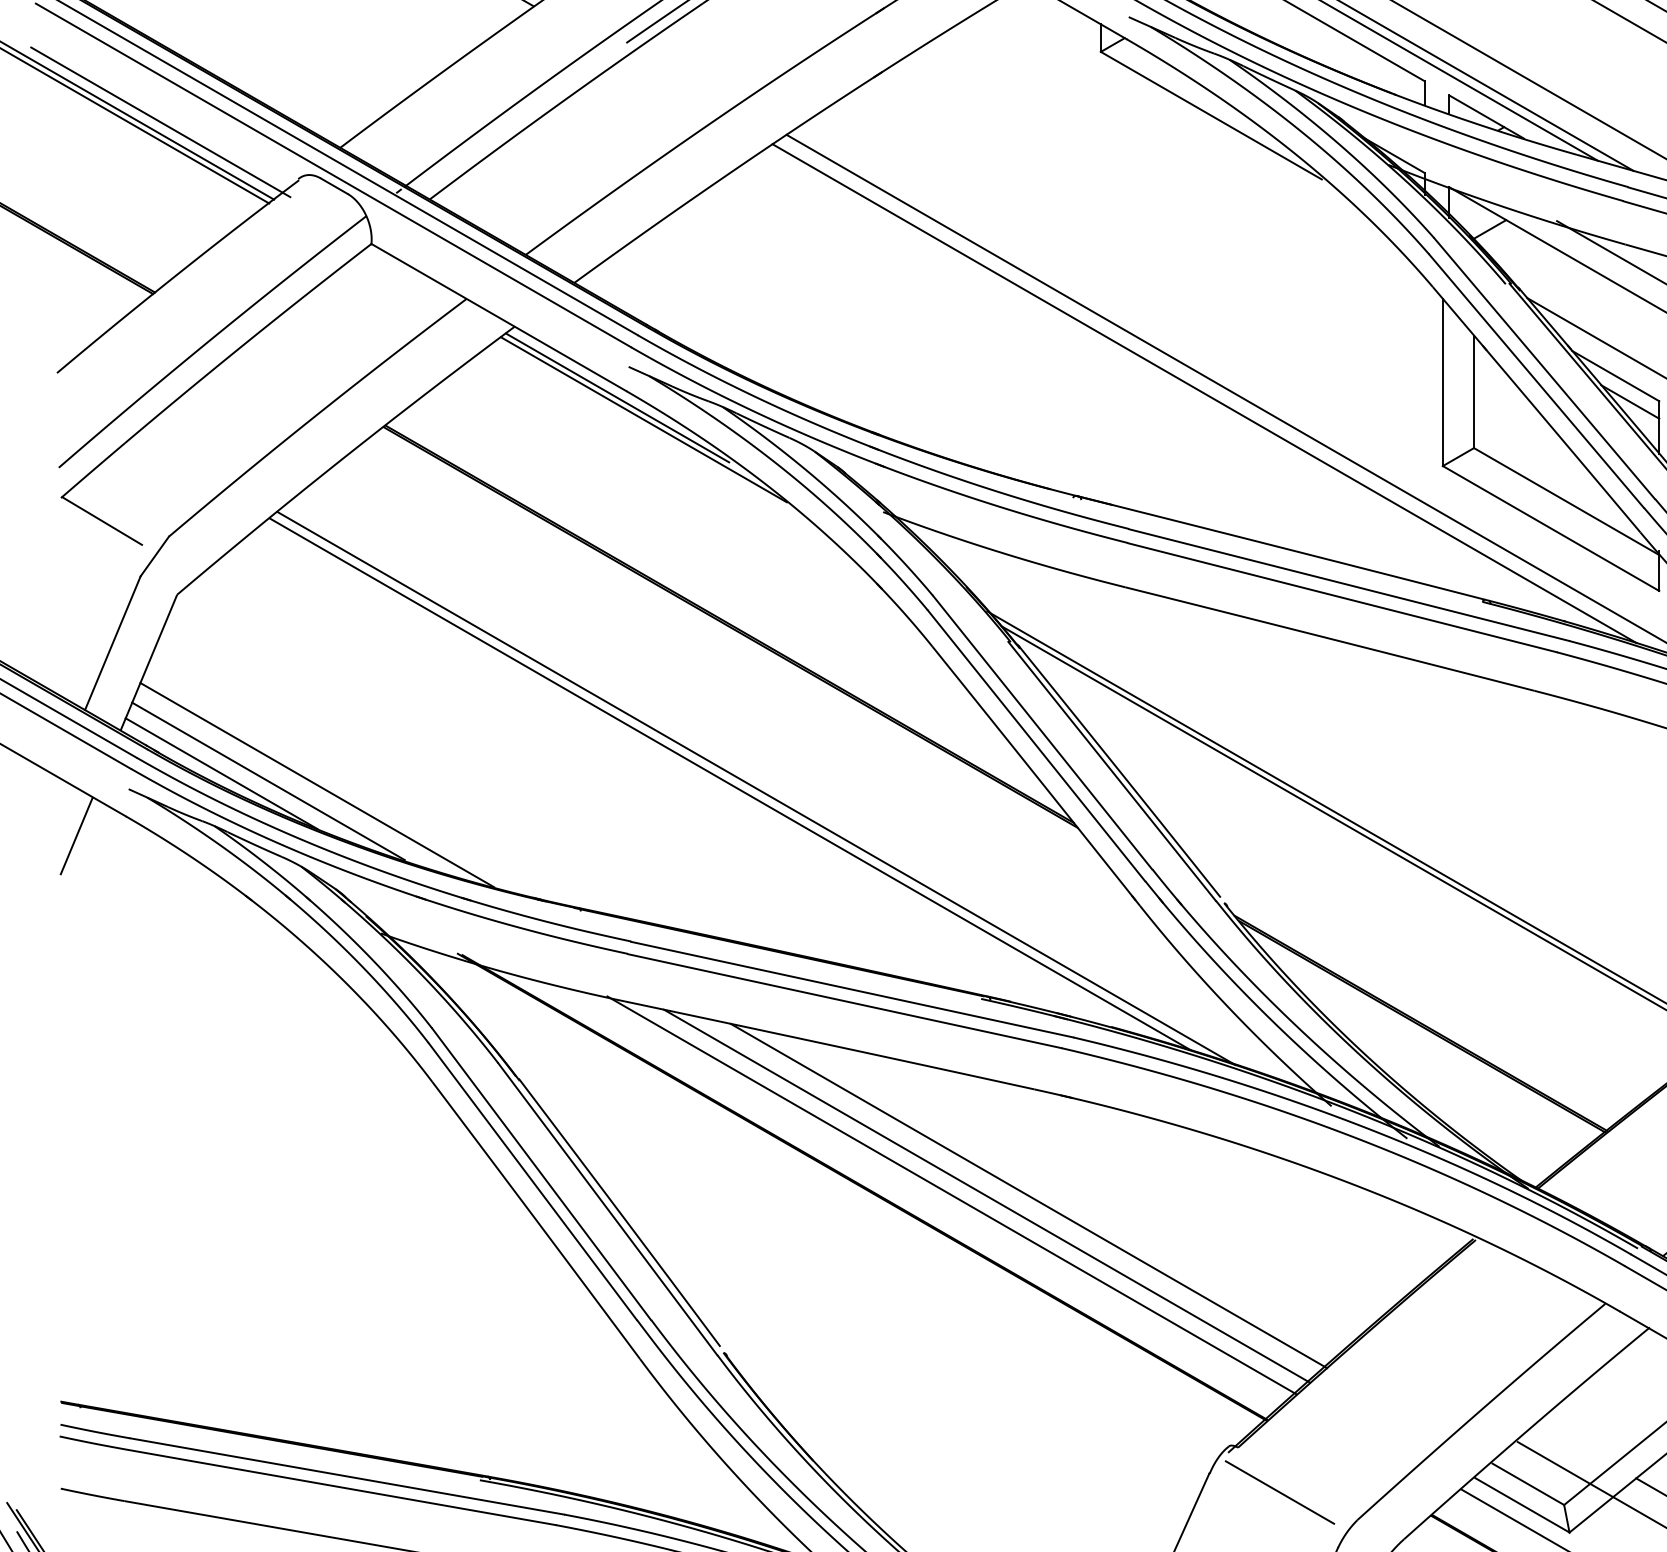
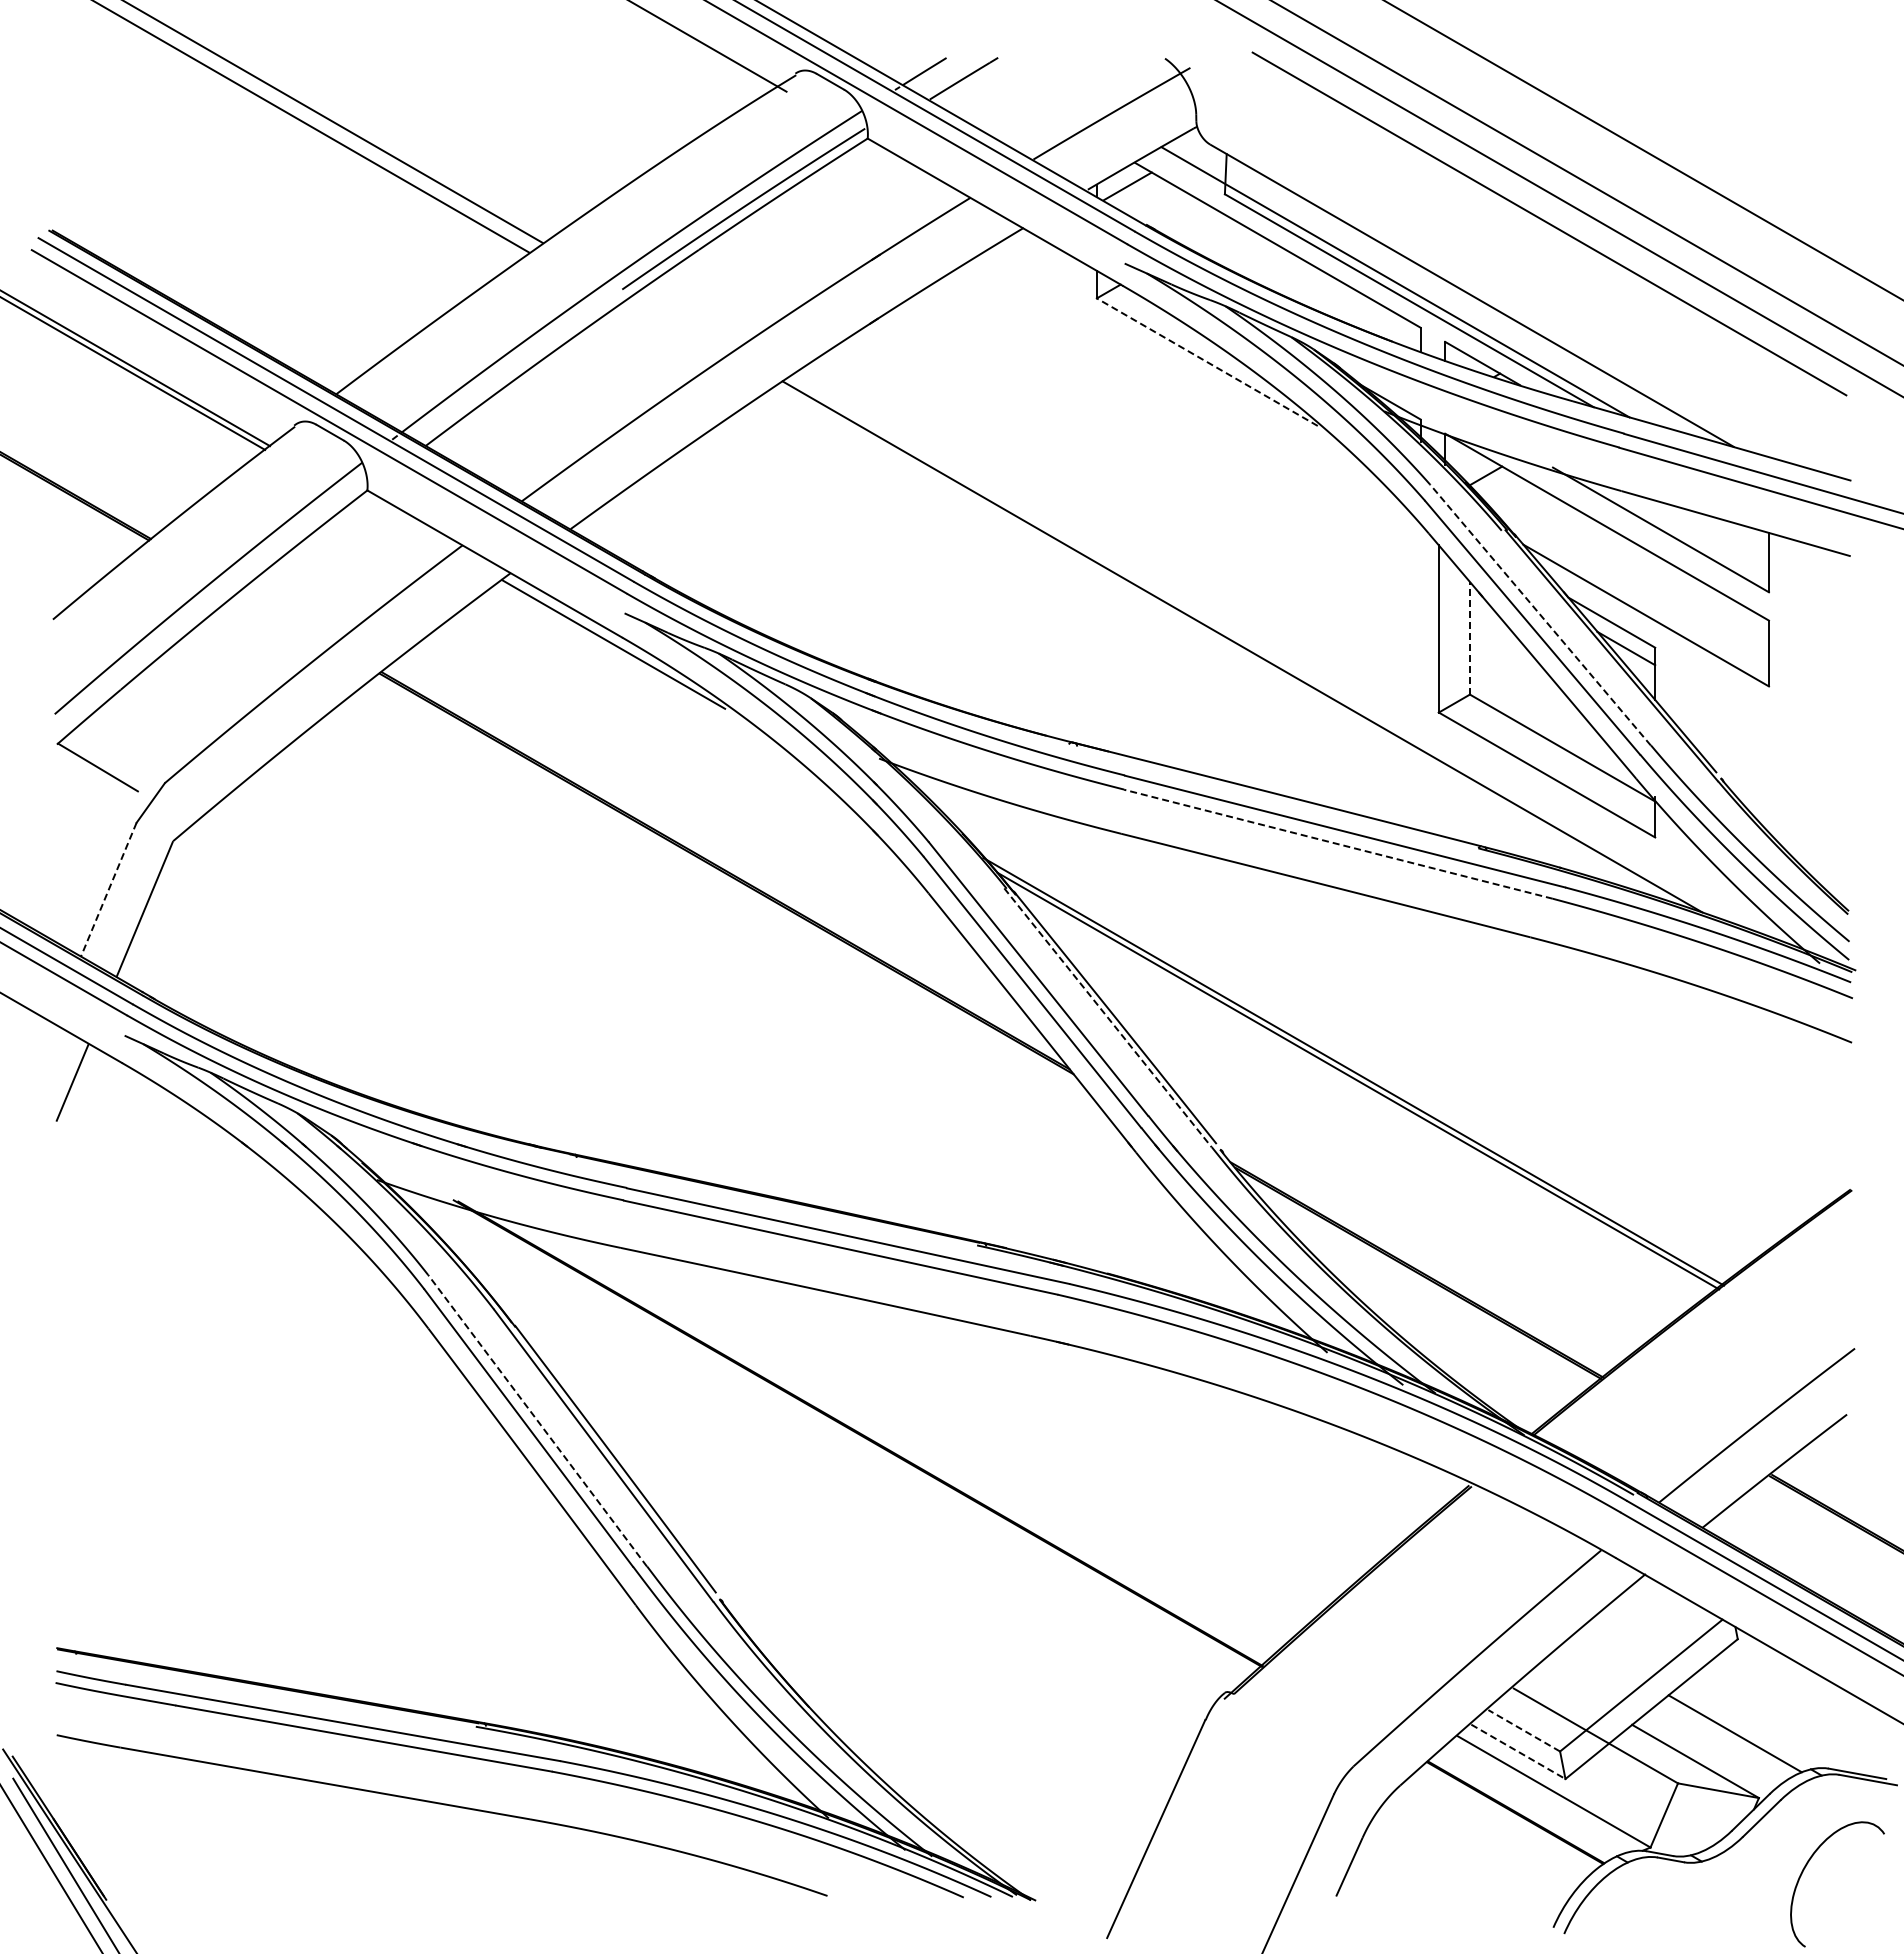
line: (1211, 116) -> (1207, 362), solid -> dashed
line: (160, 122) -> (156, 368), removed
line: (1544, 369) -> (1540, 615), solid -> dashed
line: (1473, 391) -> (1469, 637), solid -> dashed
line: (1204, 393) -> (1200, 639), removed
line: (643, 419) -> (639, 665), removed
line: (1341, 598) -> (1337, 844), solid -> dashed
line: (112, 644) -> (108, 890), solid -> dashed
line: (1112, 771) -> (1108, 1017), solid -> dashed
line: (221, 773) -> (217, 1019), removed
line: (268, 781) -> (264, 1027), removed
line: (729, 784) -> (725, 1030), removed
line: (317, 785) -> (313, 1031), removed
line: (756, 788) -> (752, 1034), removed
line: (541, 1174) -> (537, 1420), solid -> dashed
line: (951, 1195) -> (947, 1441), removed
line: (986, 1196) -> (982, 1442), removed
line: (1028, 1196) -> (1024, 1442), removed
line: (1527, 1484) -> (1523, 1730), solid -> dashed
line: (1279, 1492) -> (1275, 1738), removed
line: (1522, 1506) -> (1518, 1752), solid -> dashed

